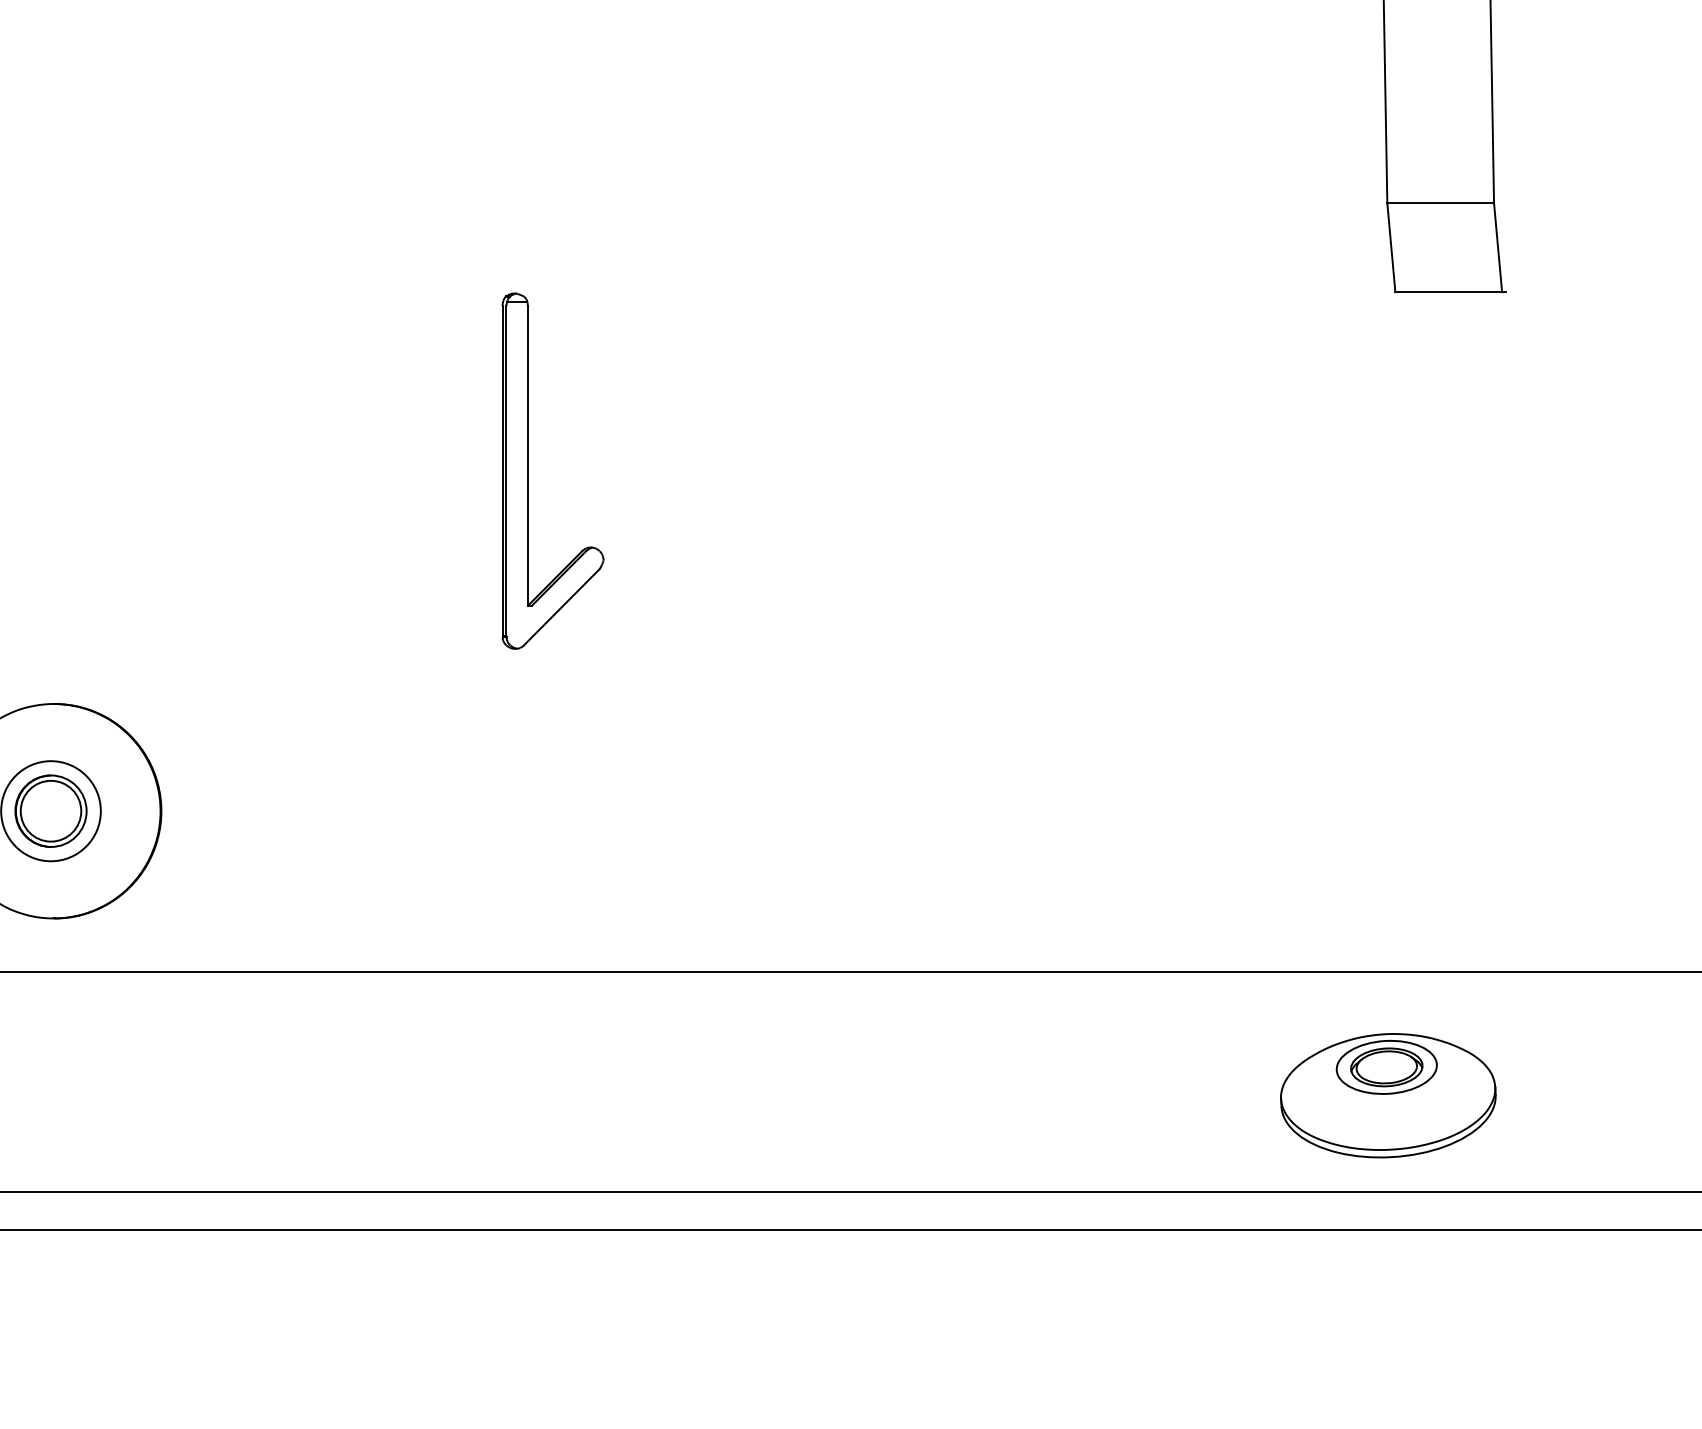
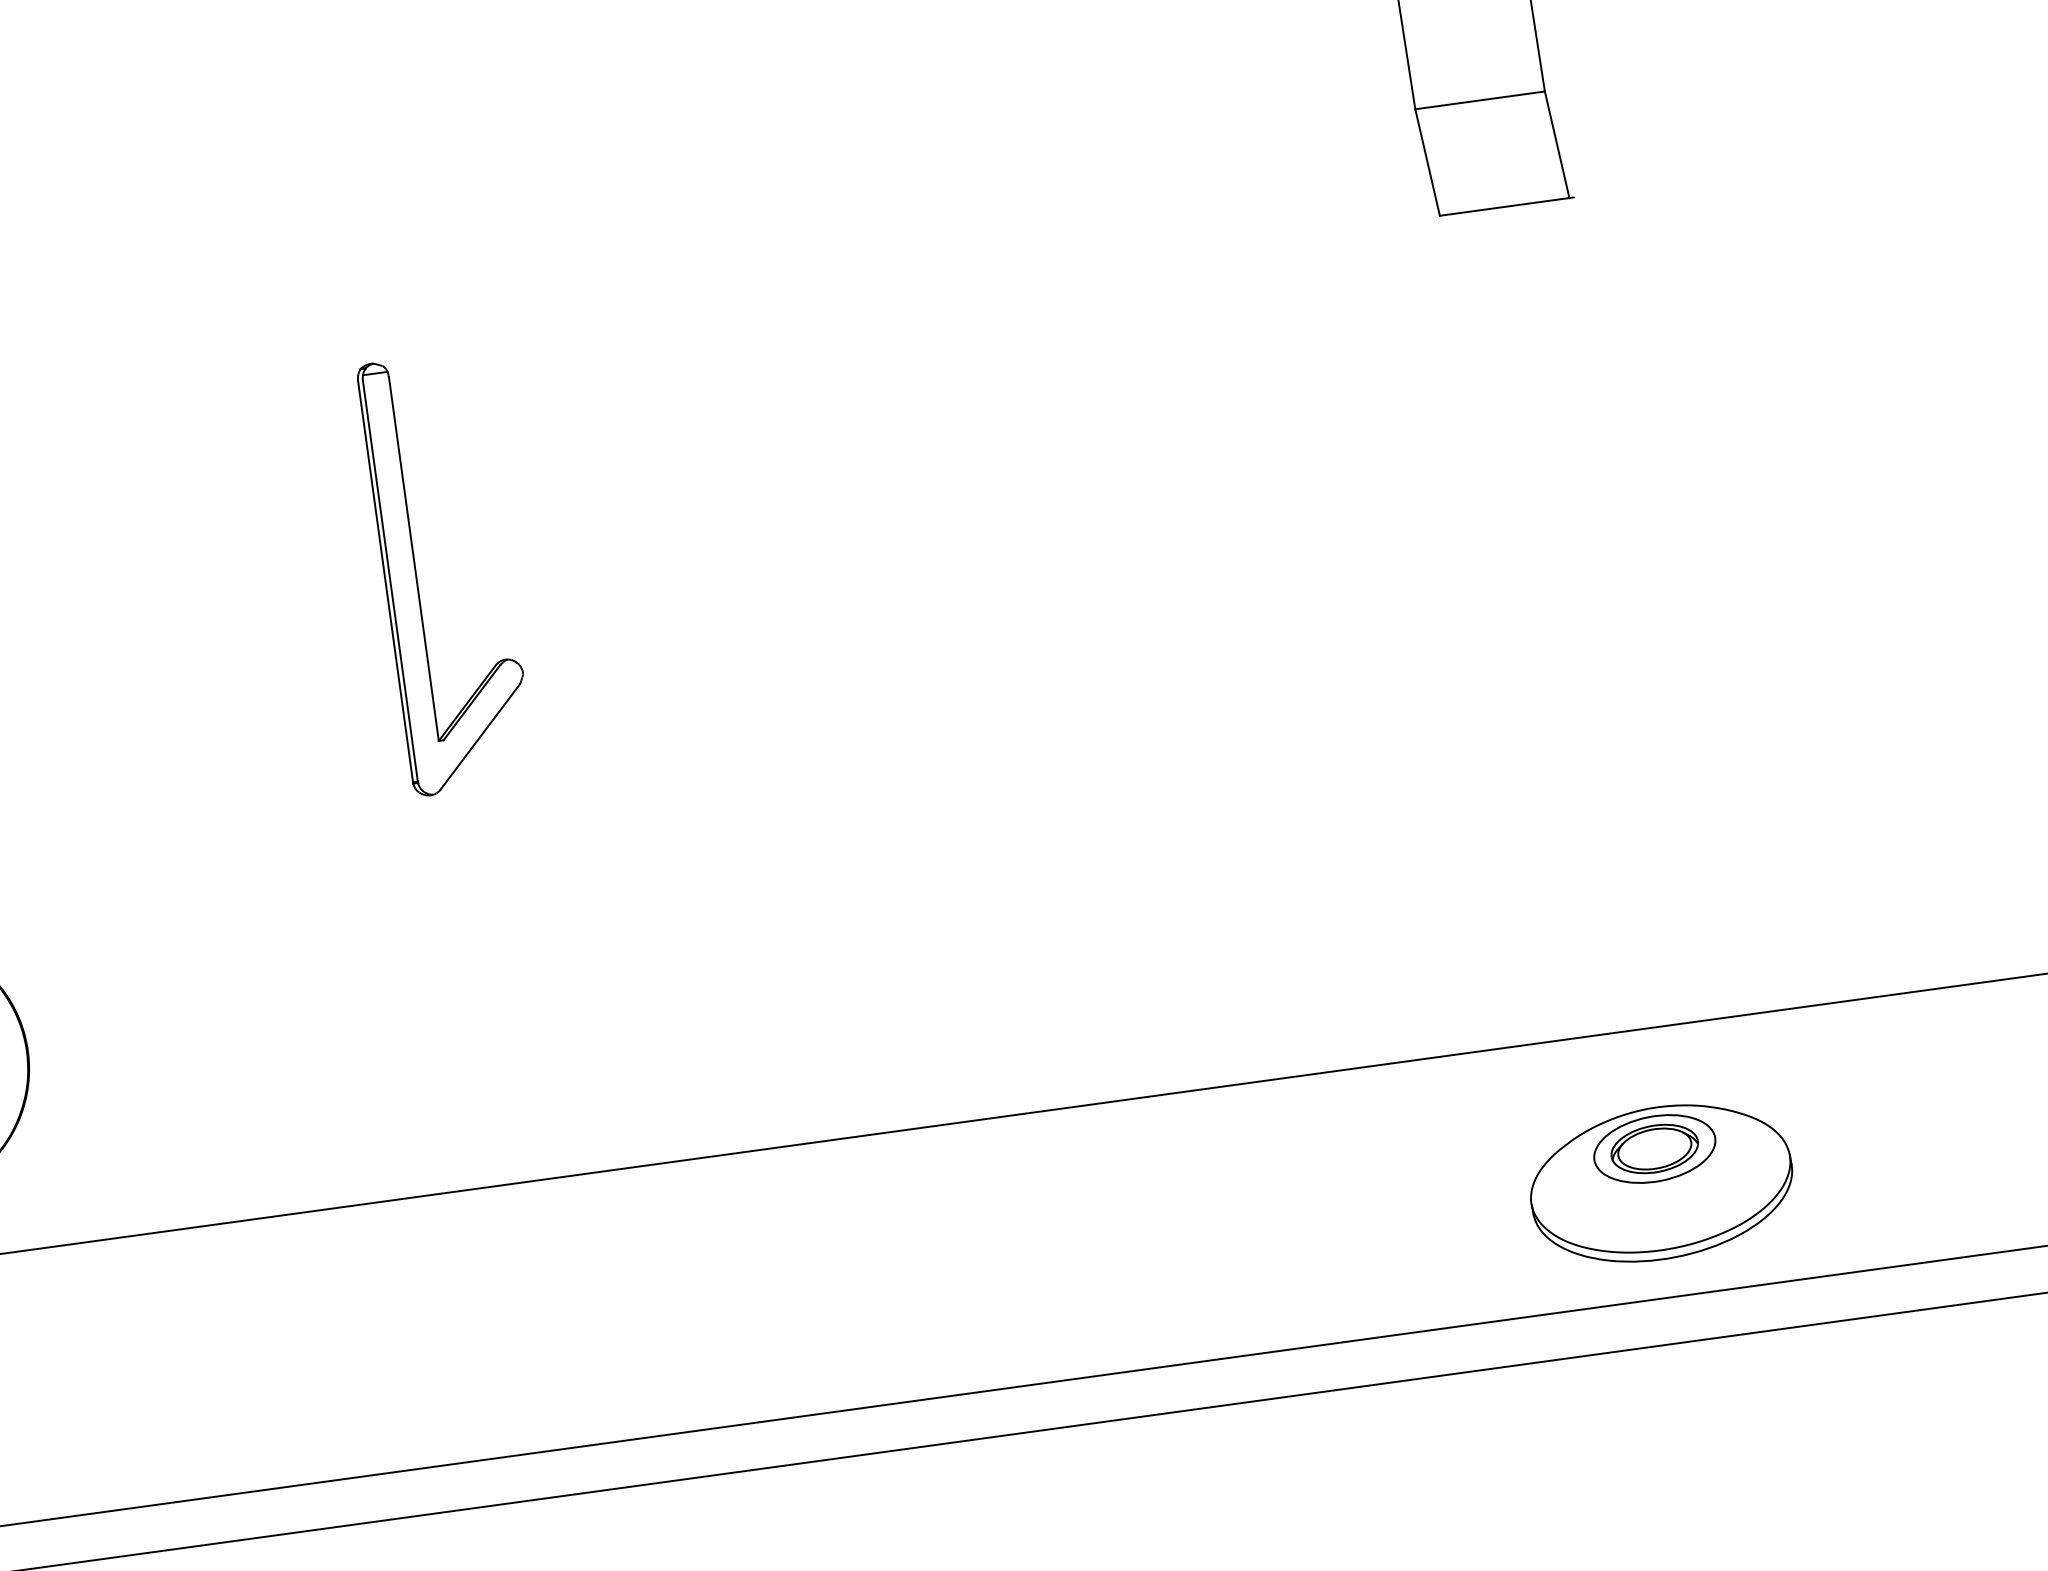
part: (1388, 1095) -> (1661, 1182), moved

